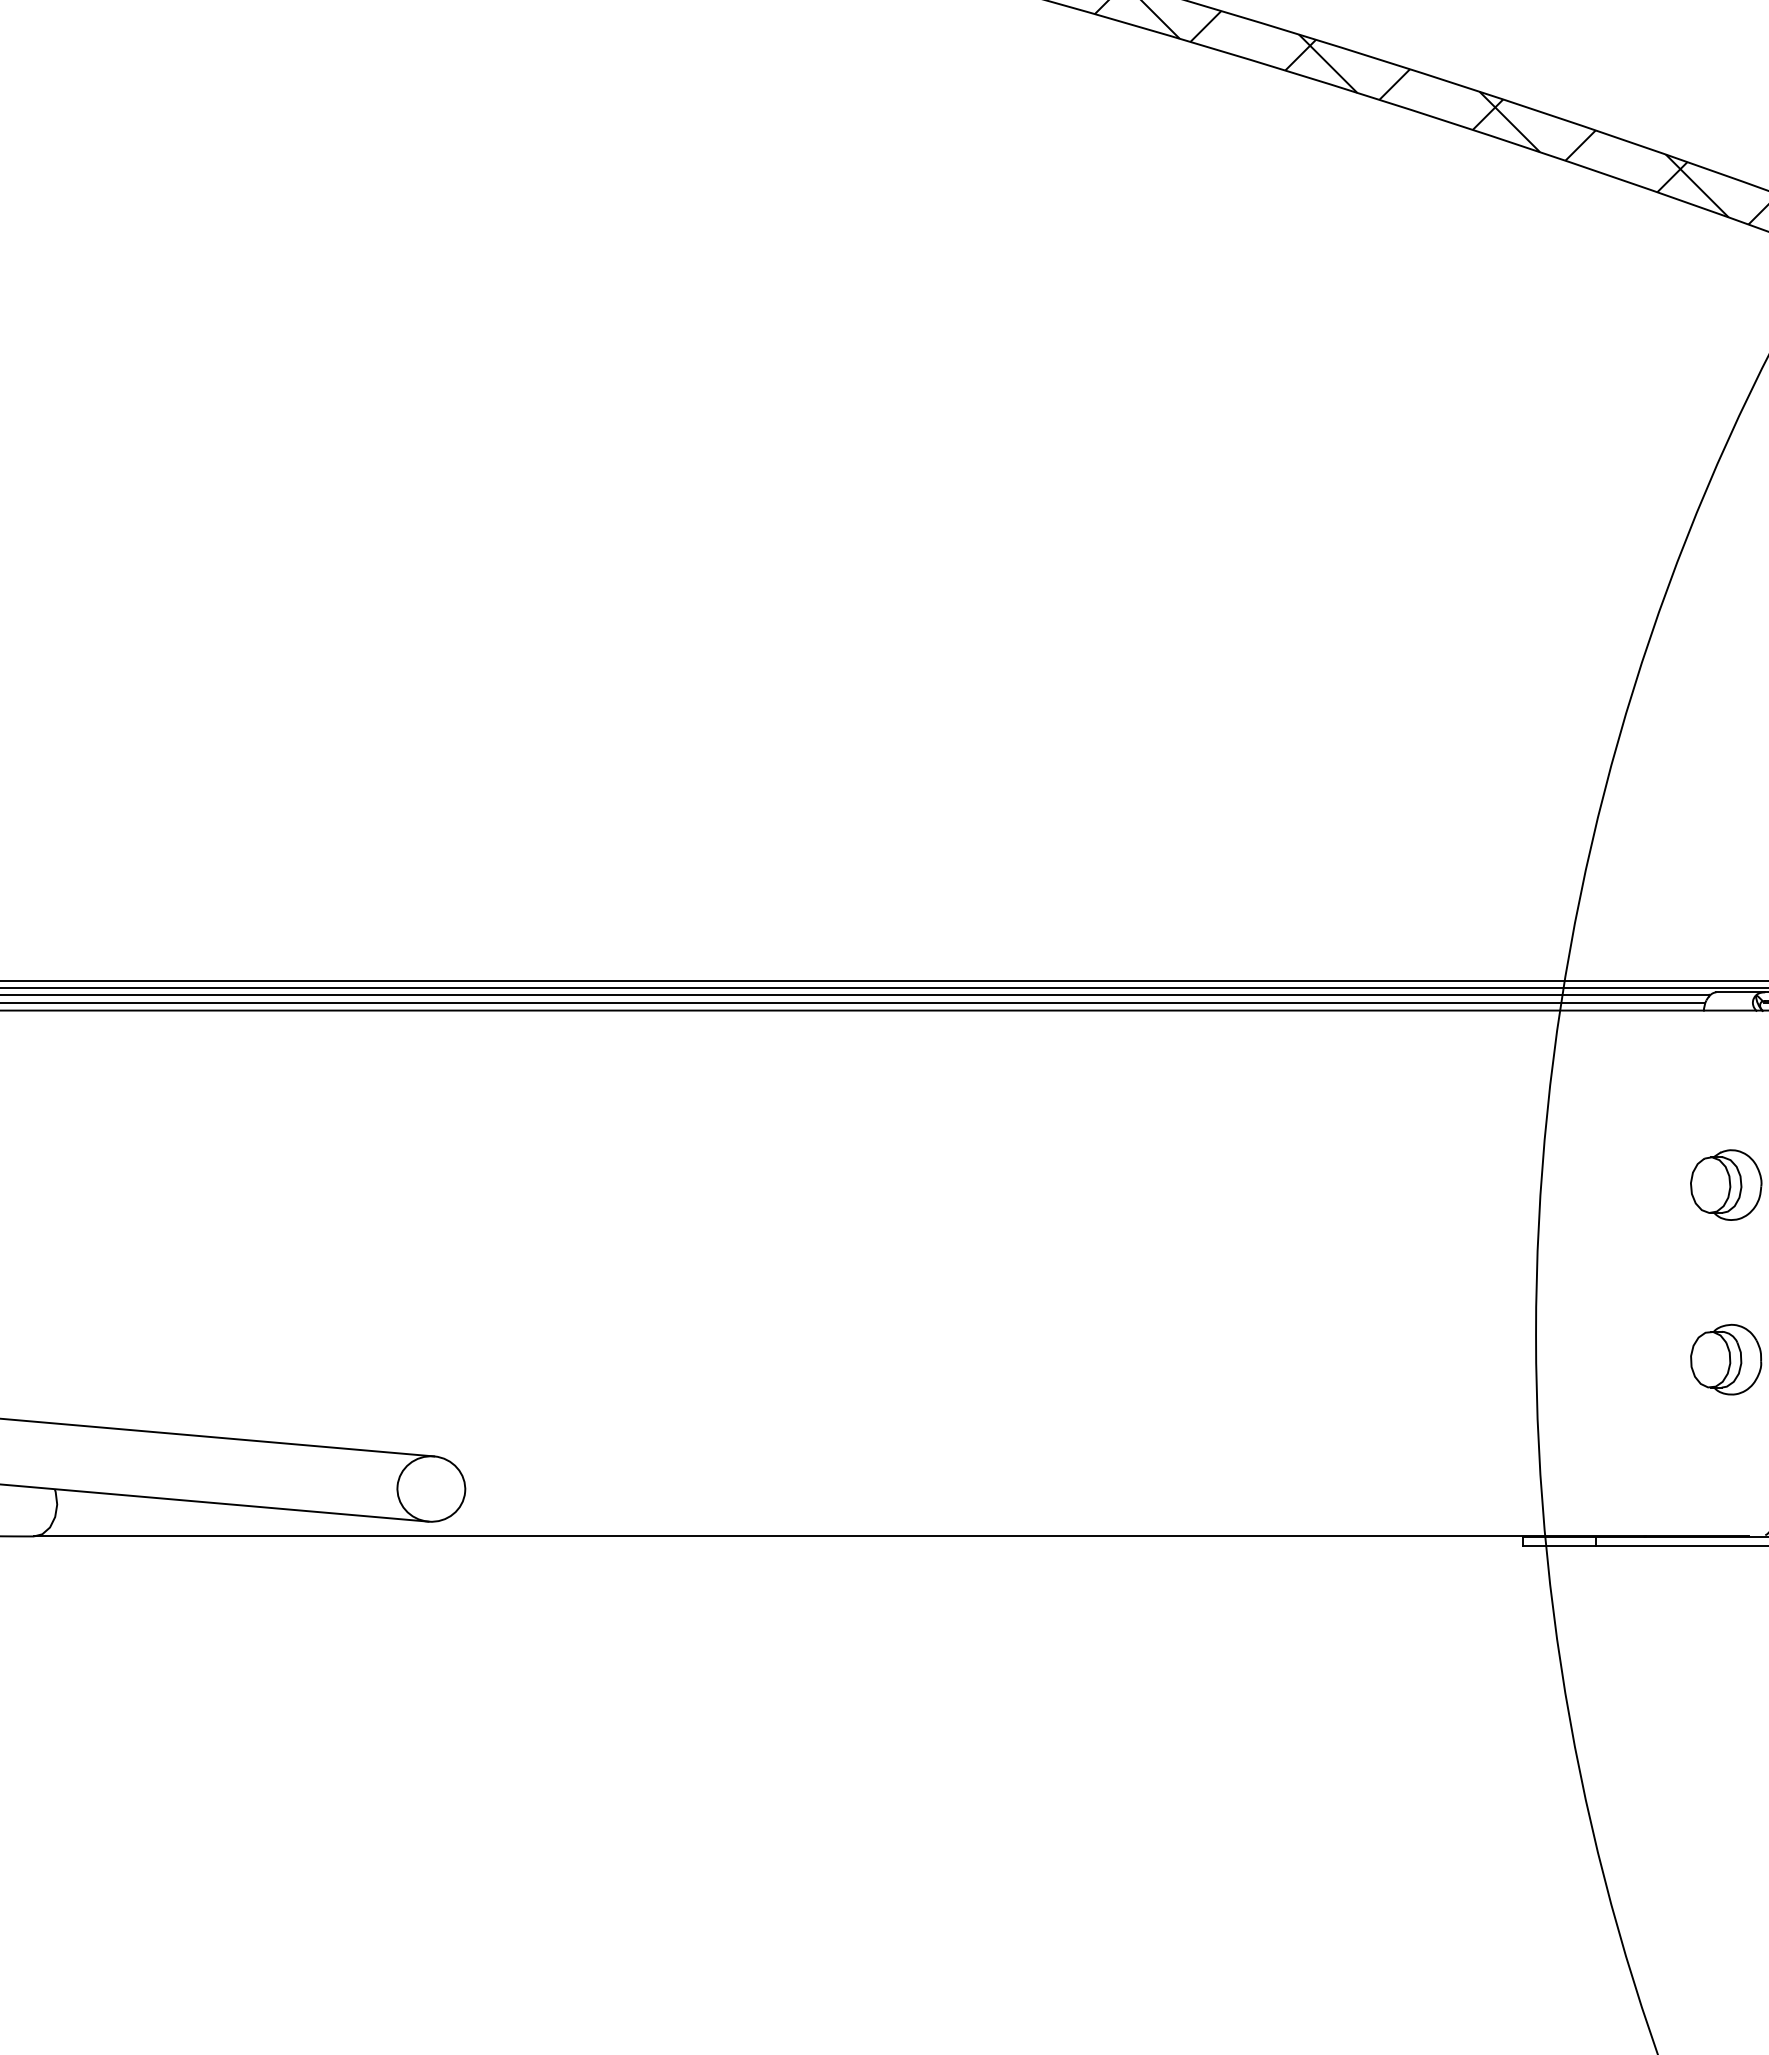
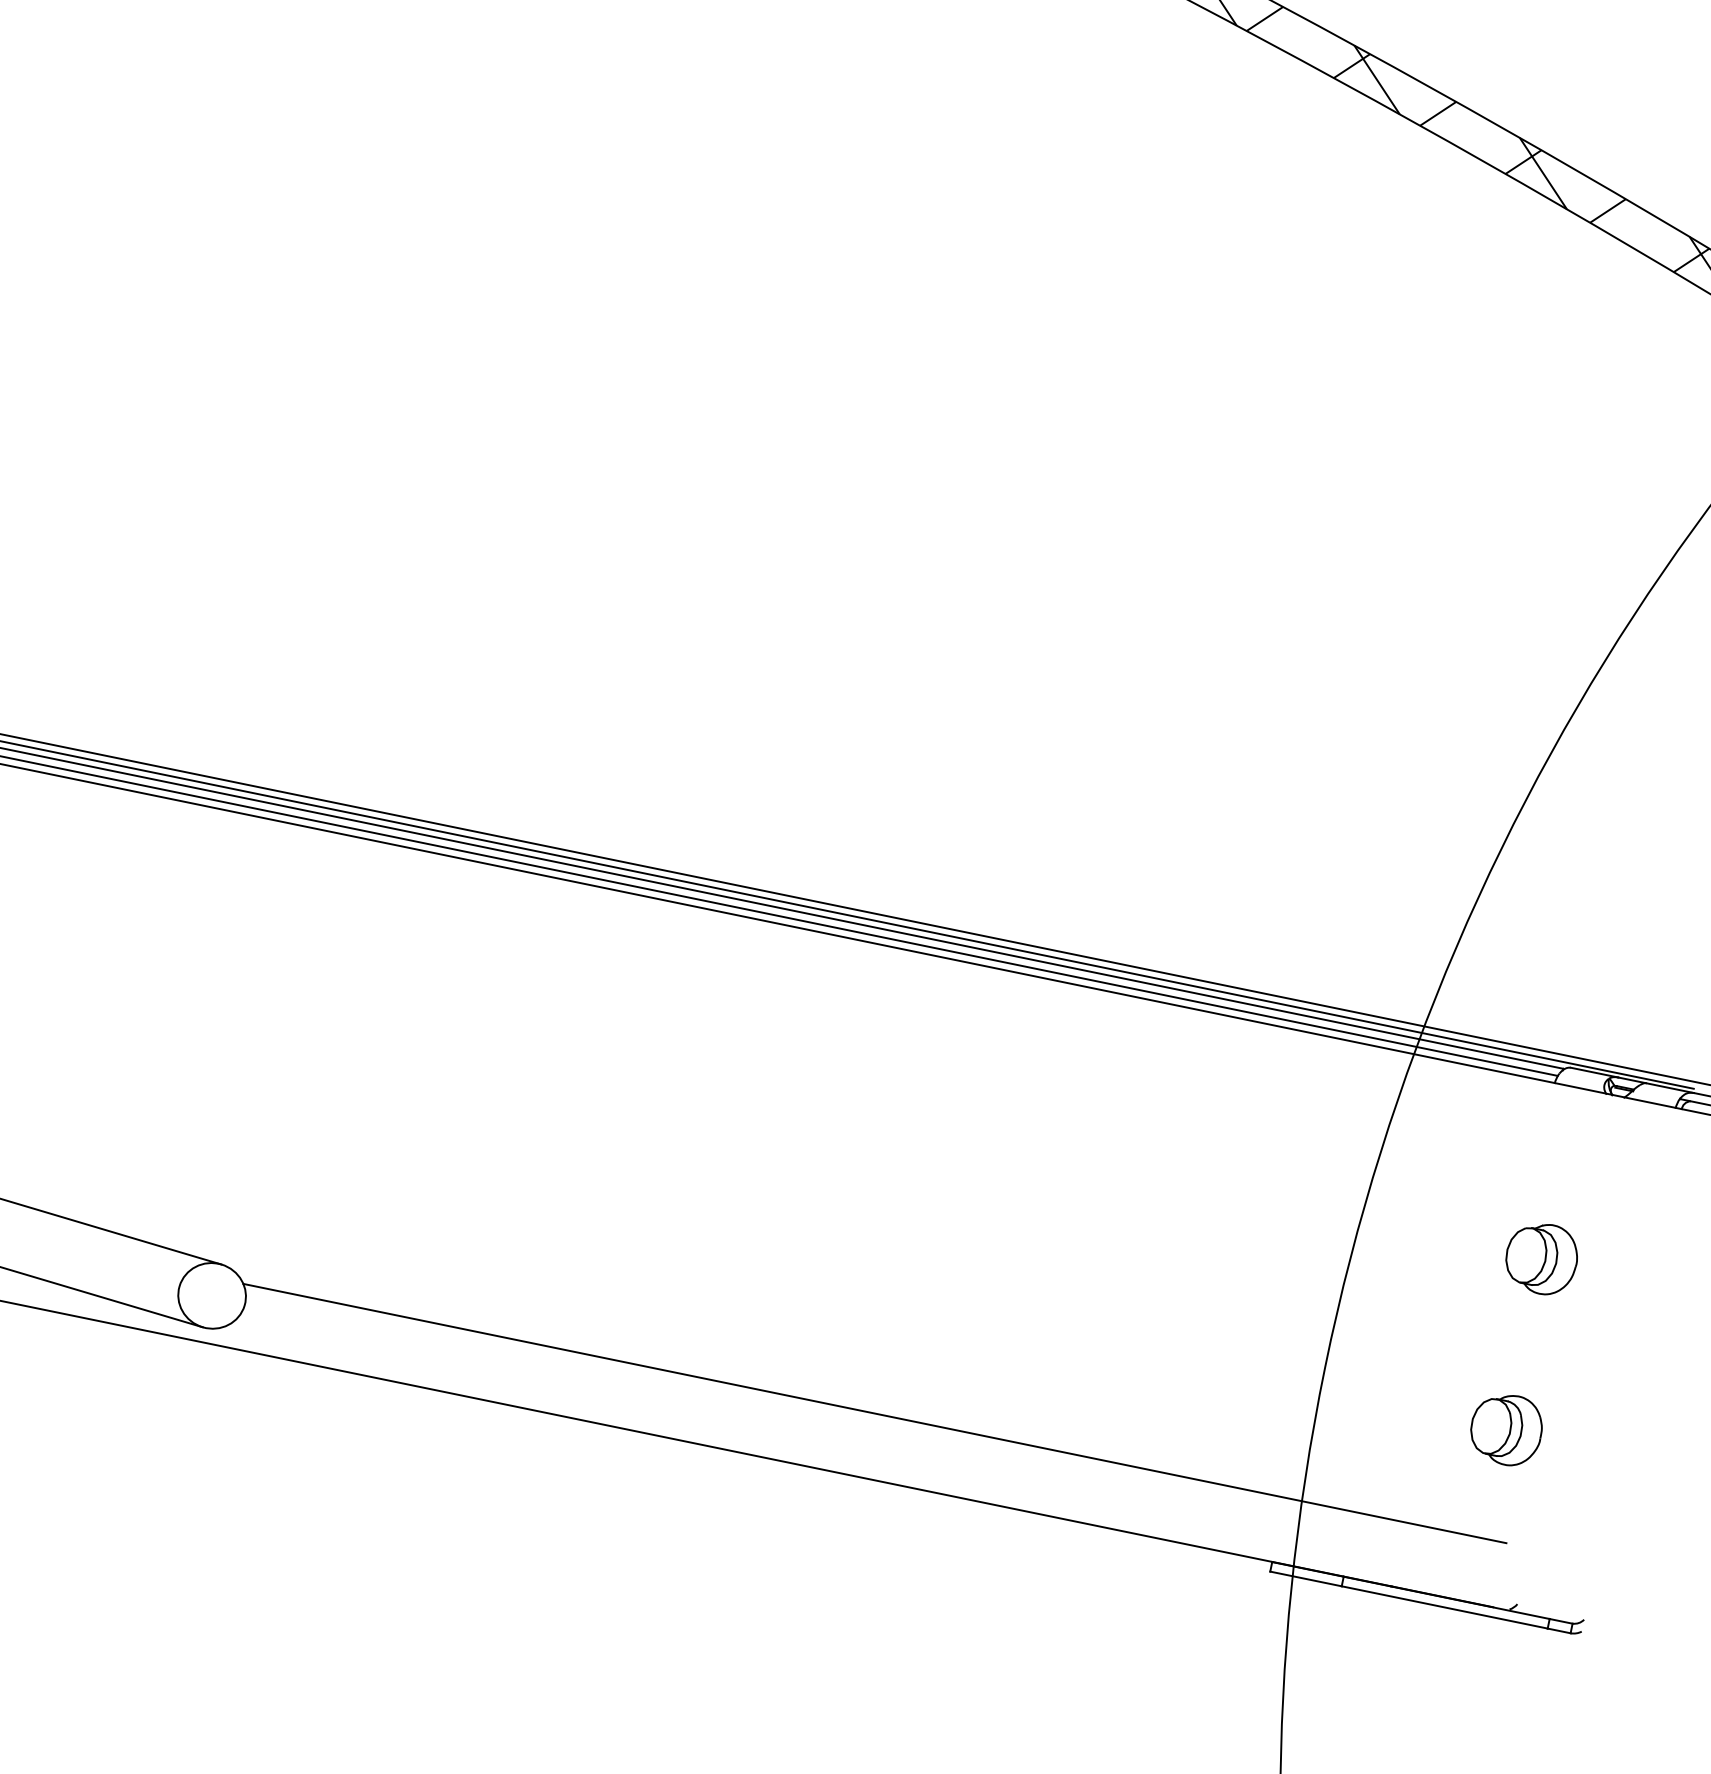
line: (1103, 1471) -> (874, 1413), added

